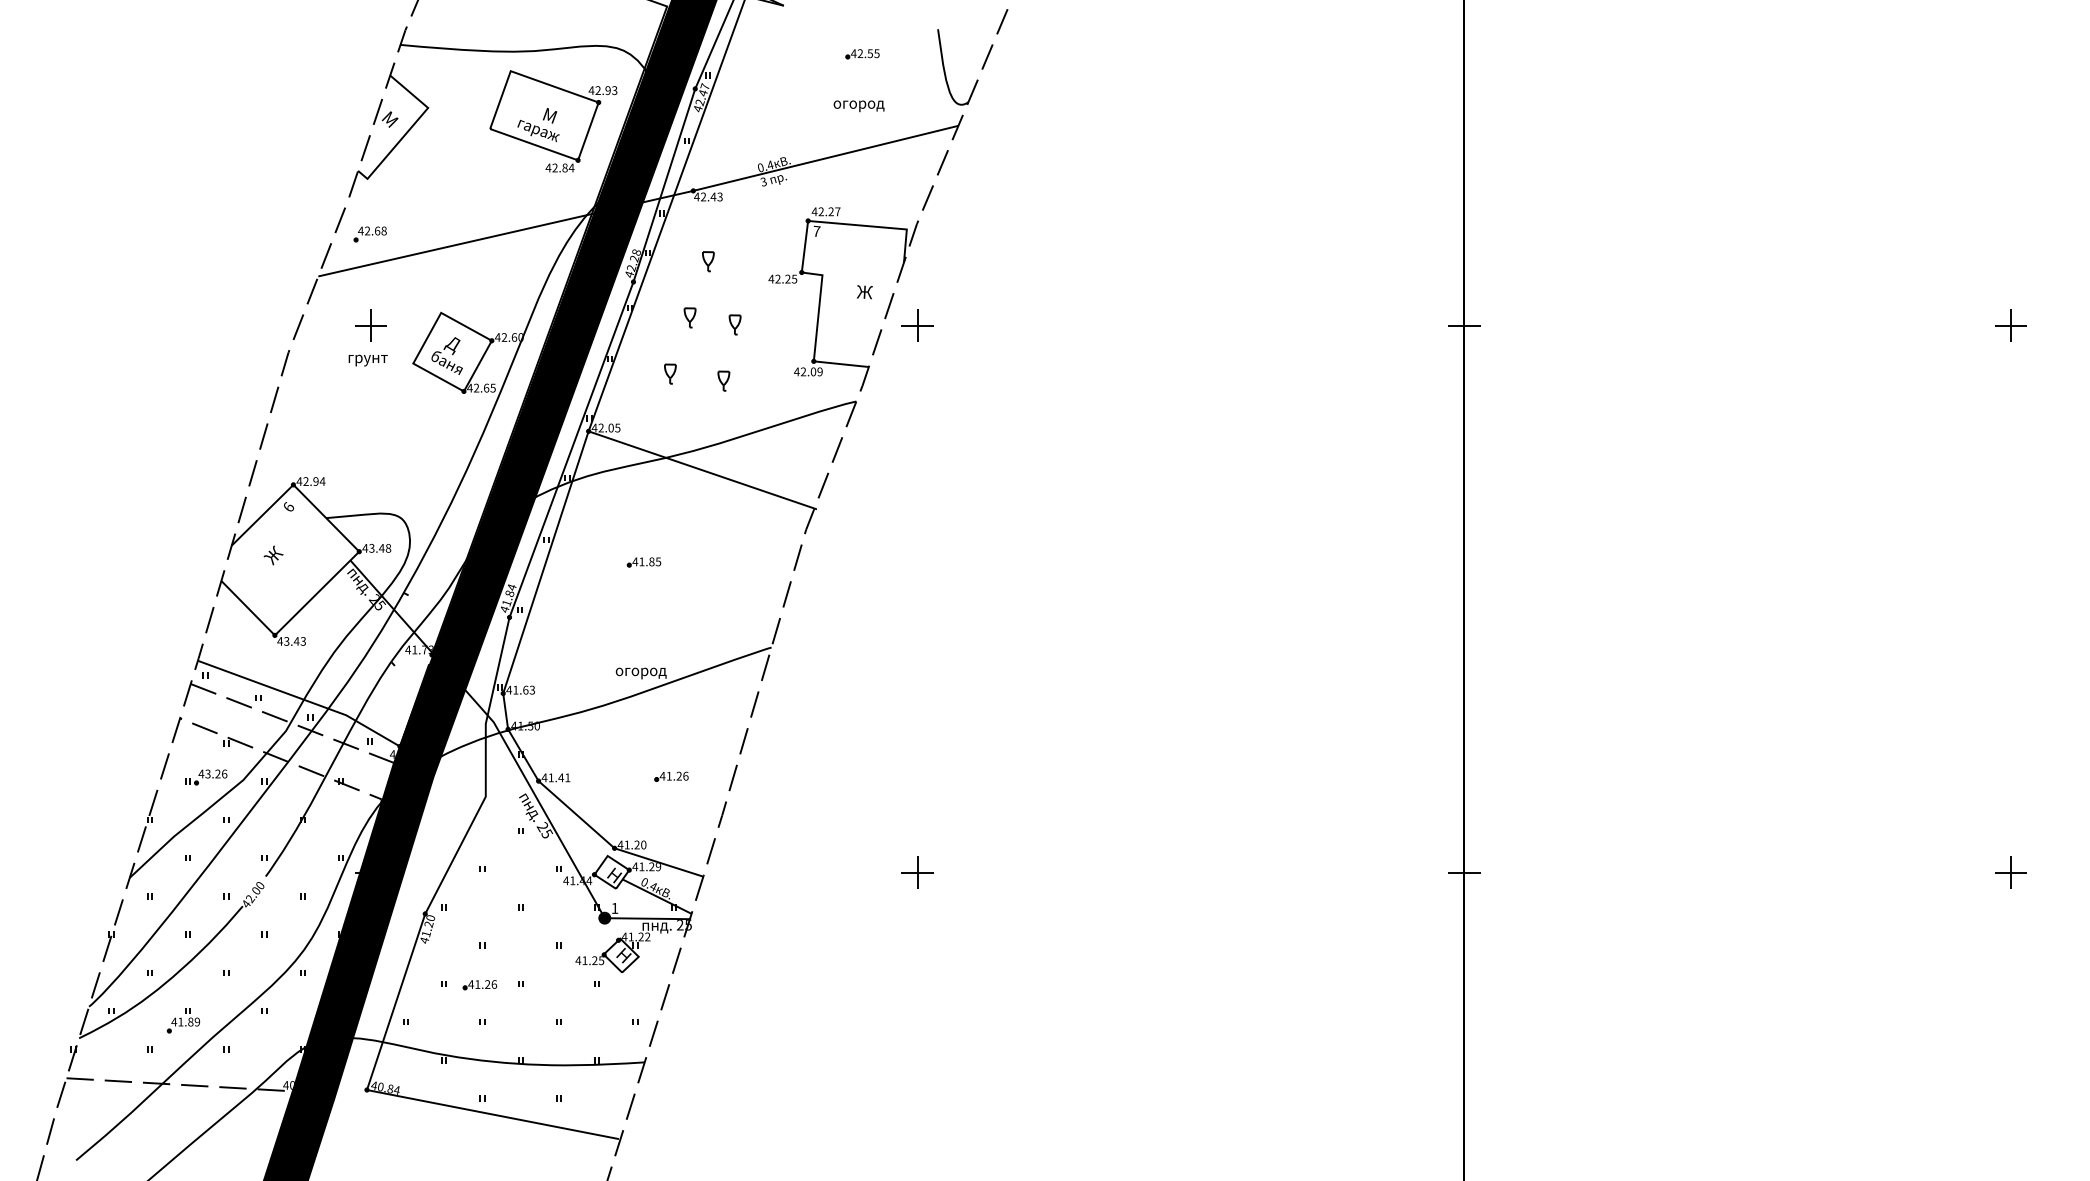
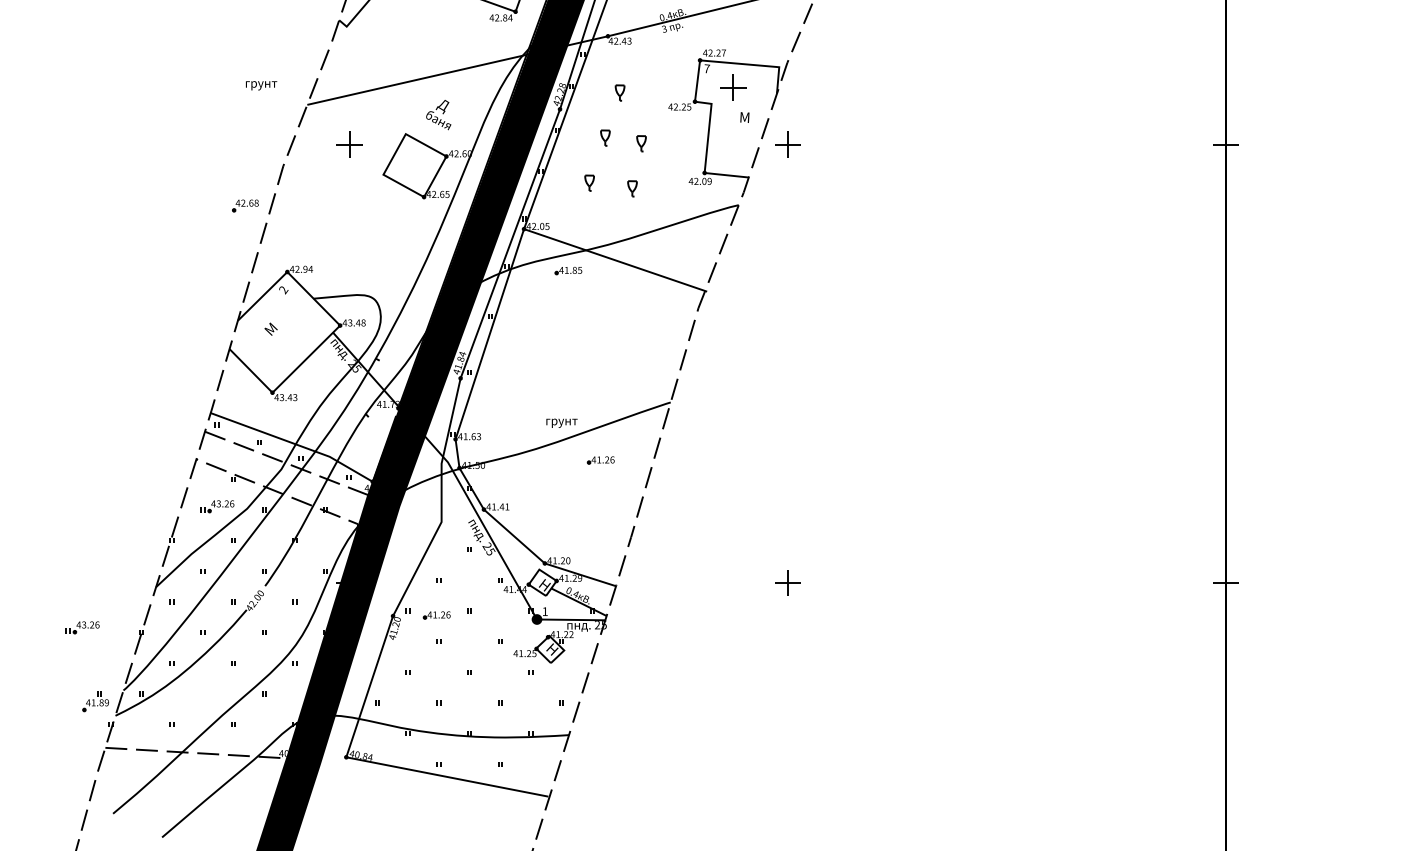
part: (369, 234) -> (244, 205), moved
part: (849, 254) -> (733, 87), added
text: (864, 292) -> (745, 117), Ж -> М
text: (446, 355) -> (438, 114), moved
text: (367, 360) -> (260, 85), moved
text: (288, 507) -> (283, 290), 6 -> 2
text: (273, 555) -> (271, 328), Ж -> М
part: (643, 562) -> (568, 270), moved
text: (640, 673) -> (565, 423), огород -> грунт
part: (671, 776) -> (600, 460), moved
part: (38, 928) -> (82, 627), added
part: (479, 985) -> (436, 615), moved
part: (183, 1020) -> (95, 701), moved

